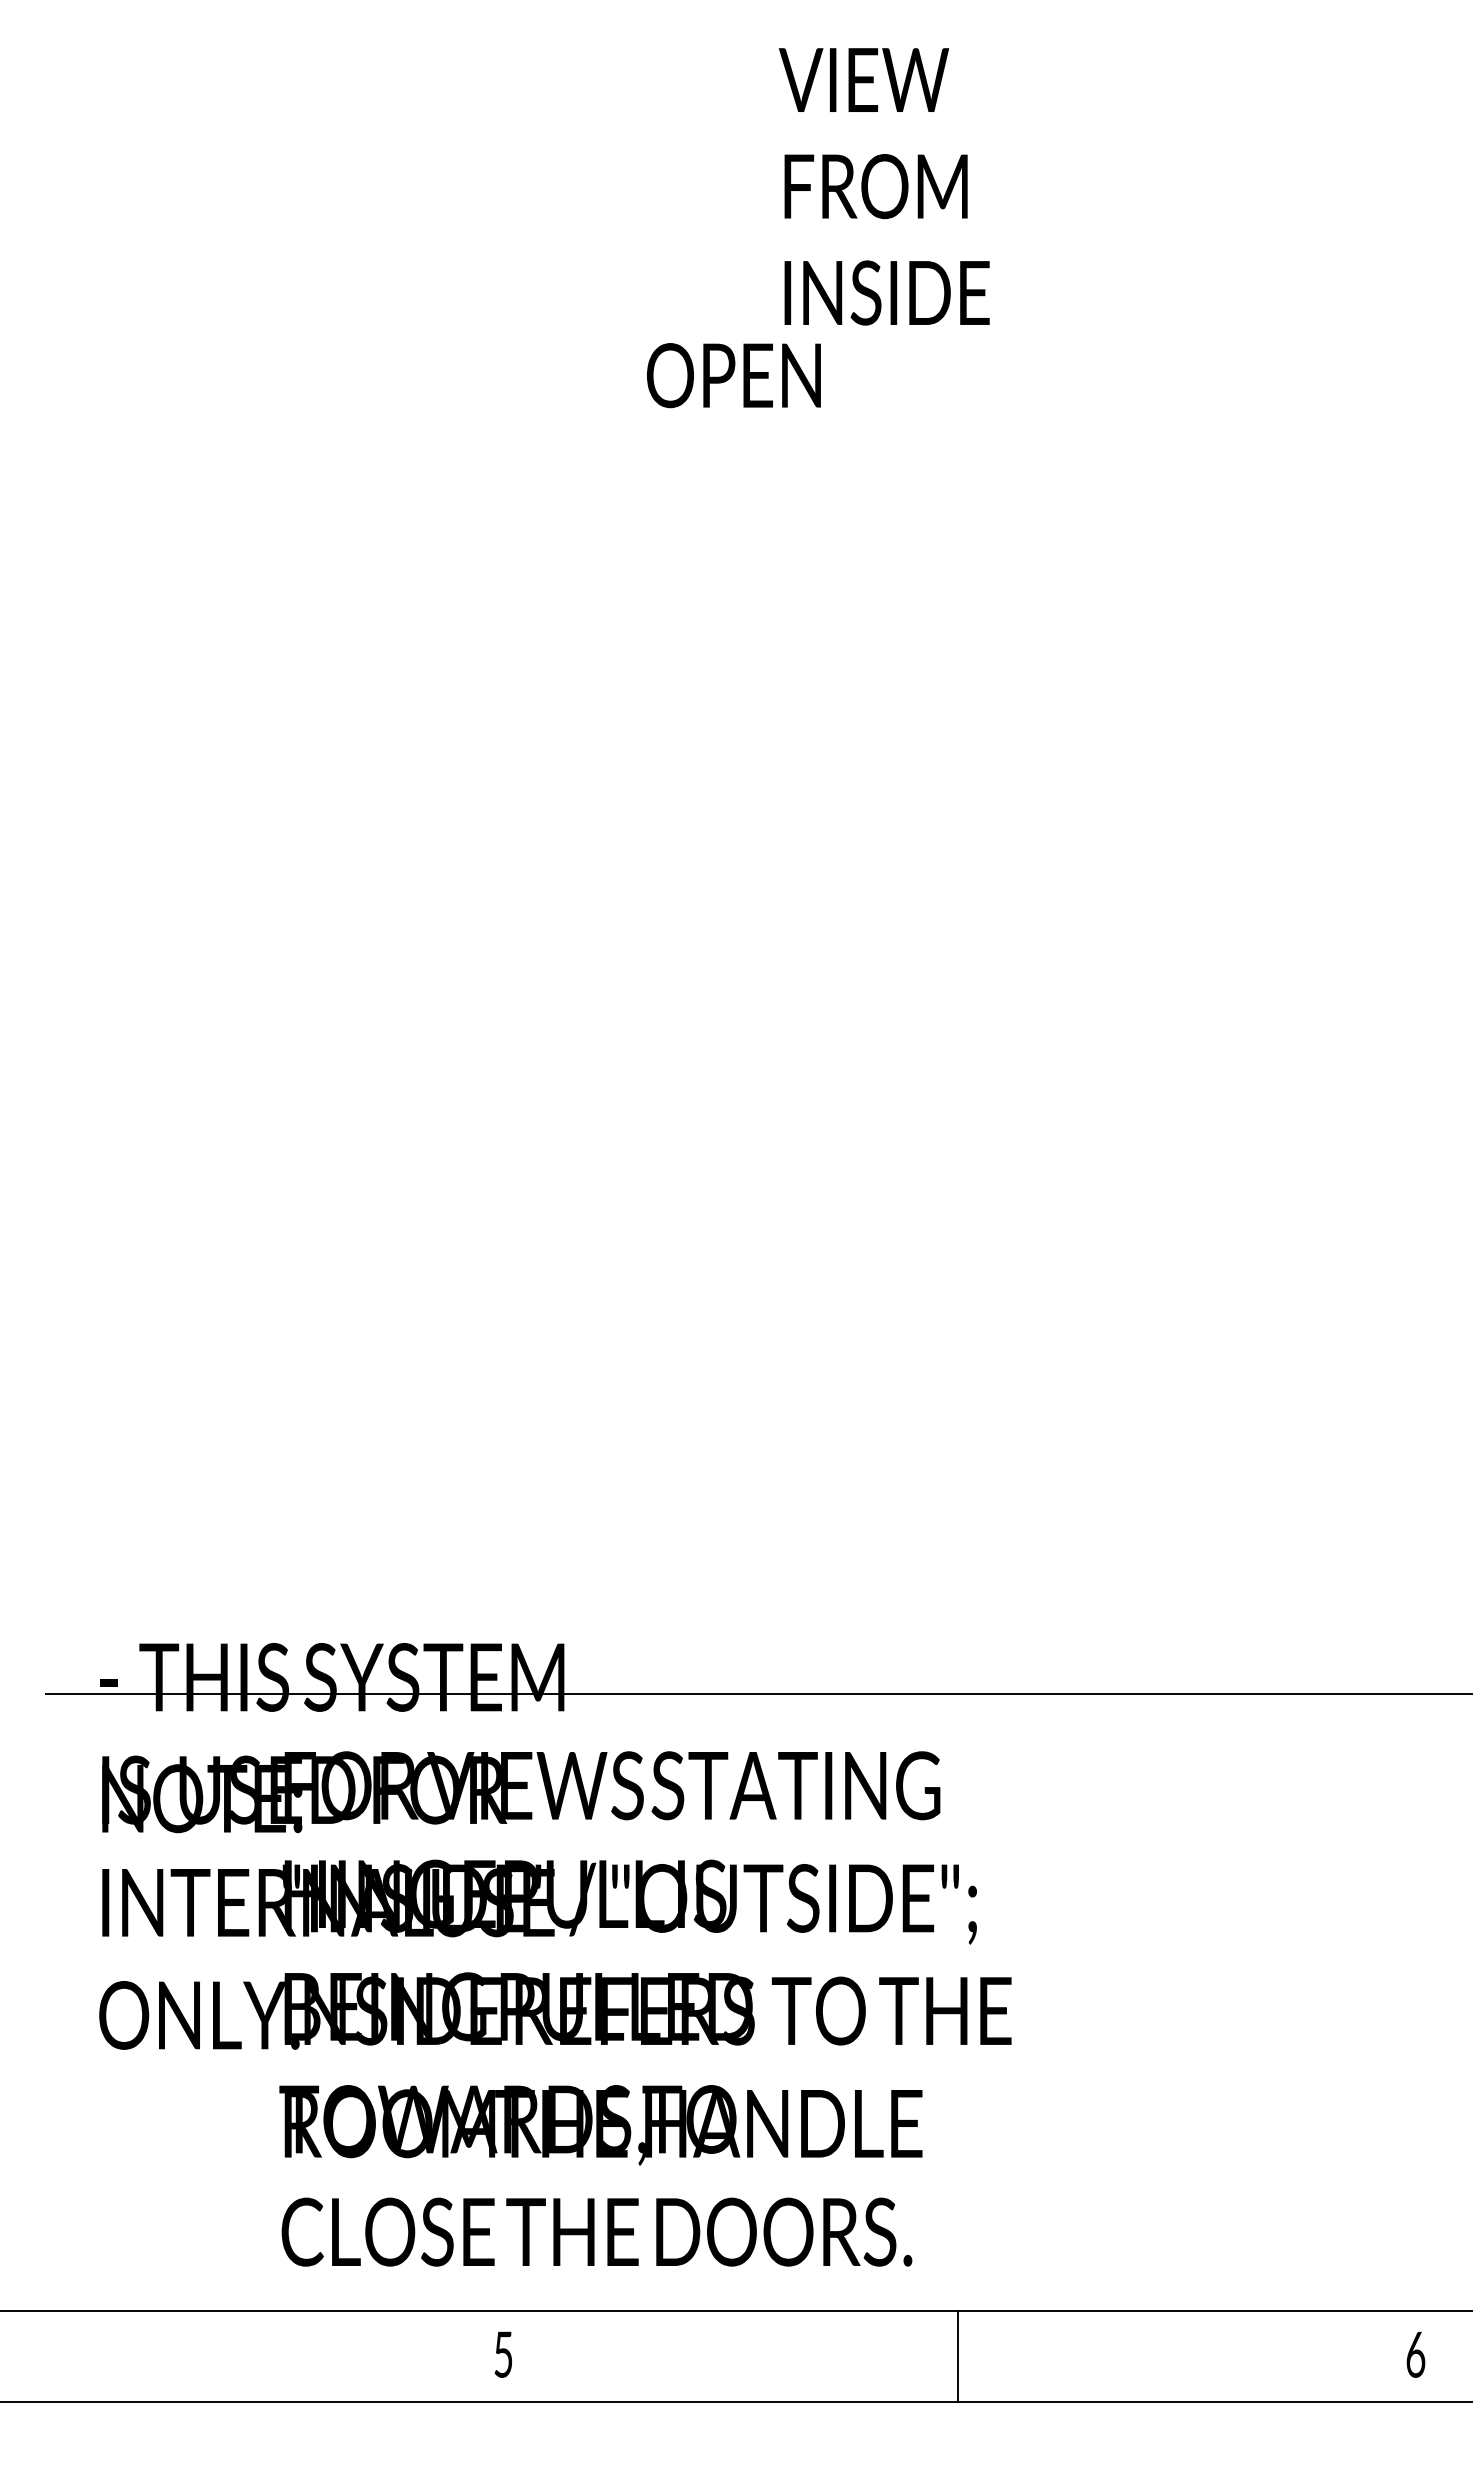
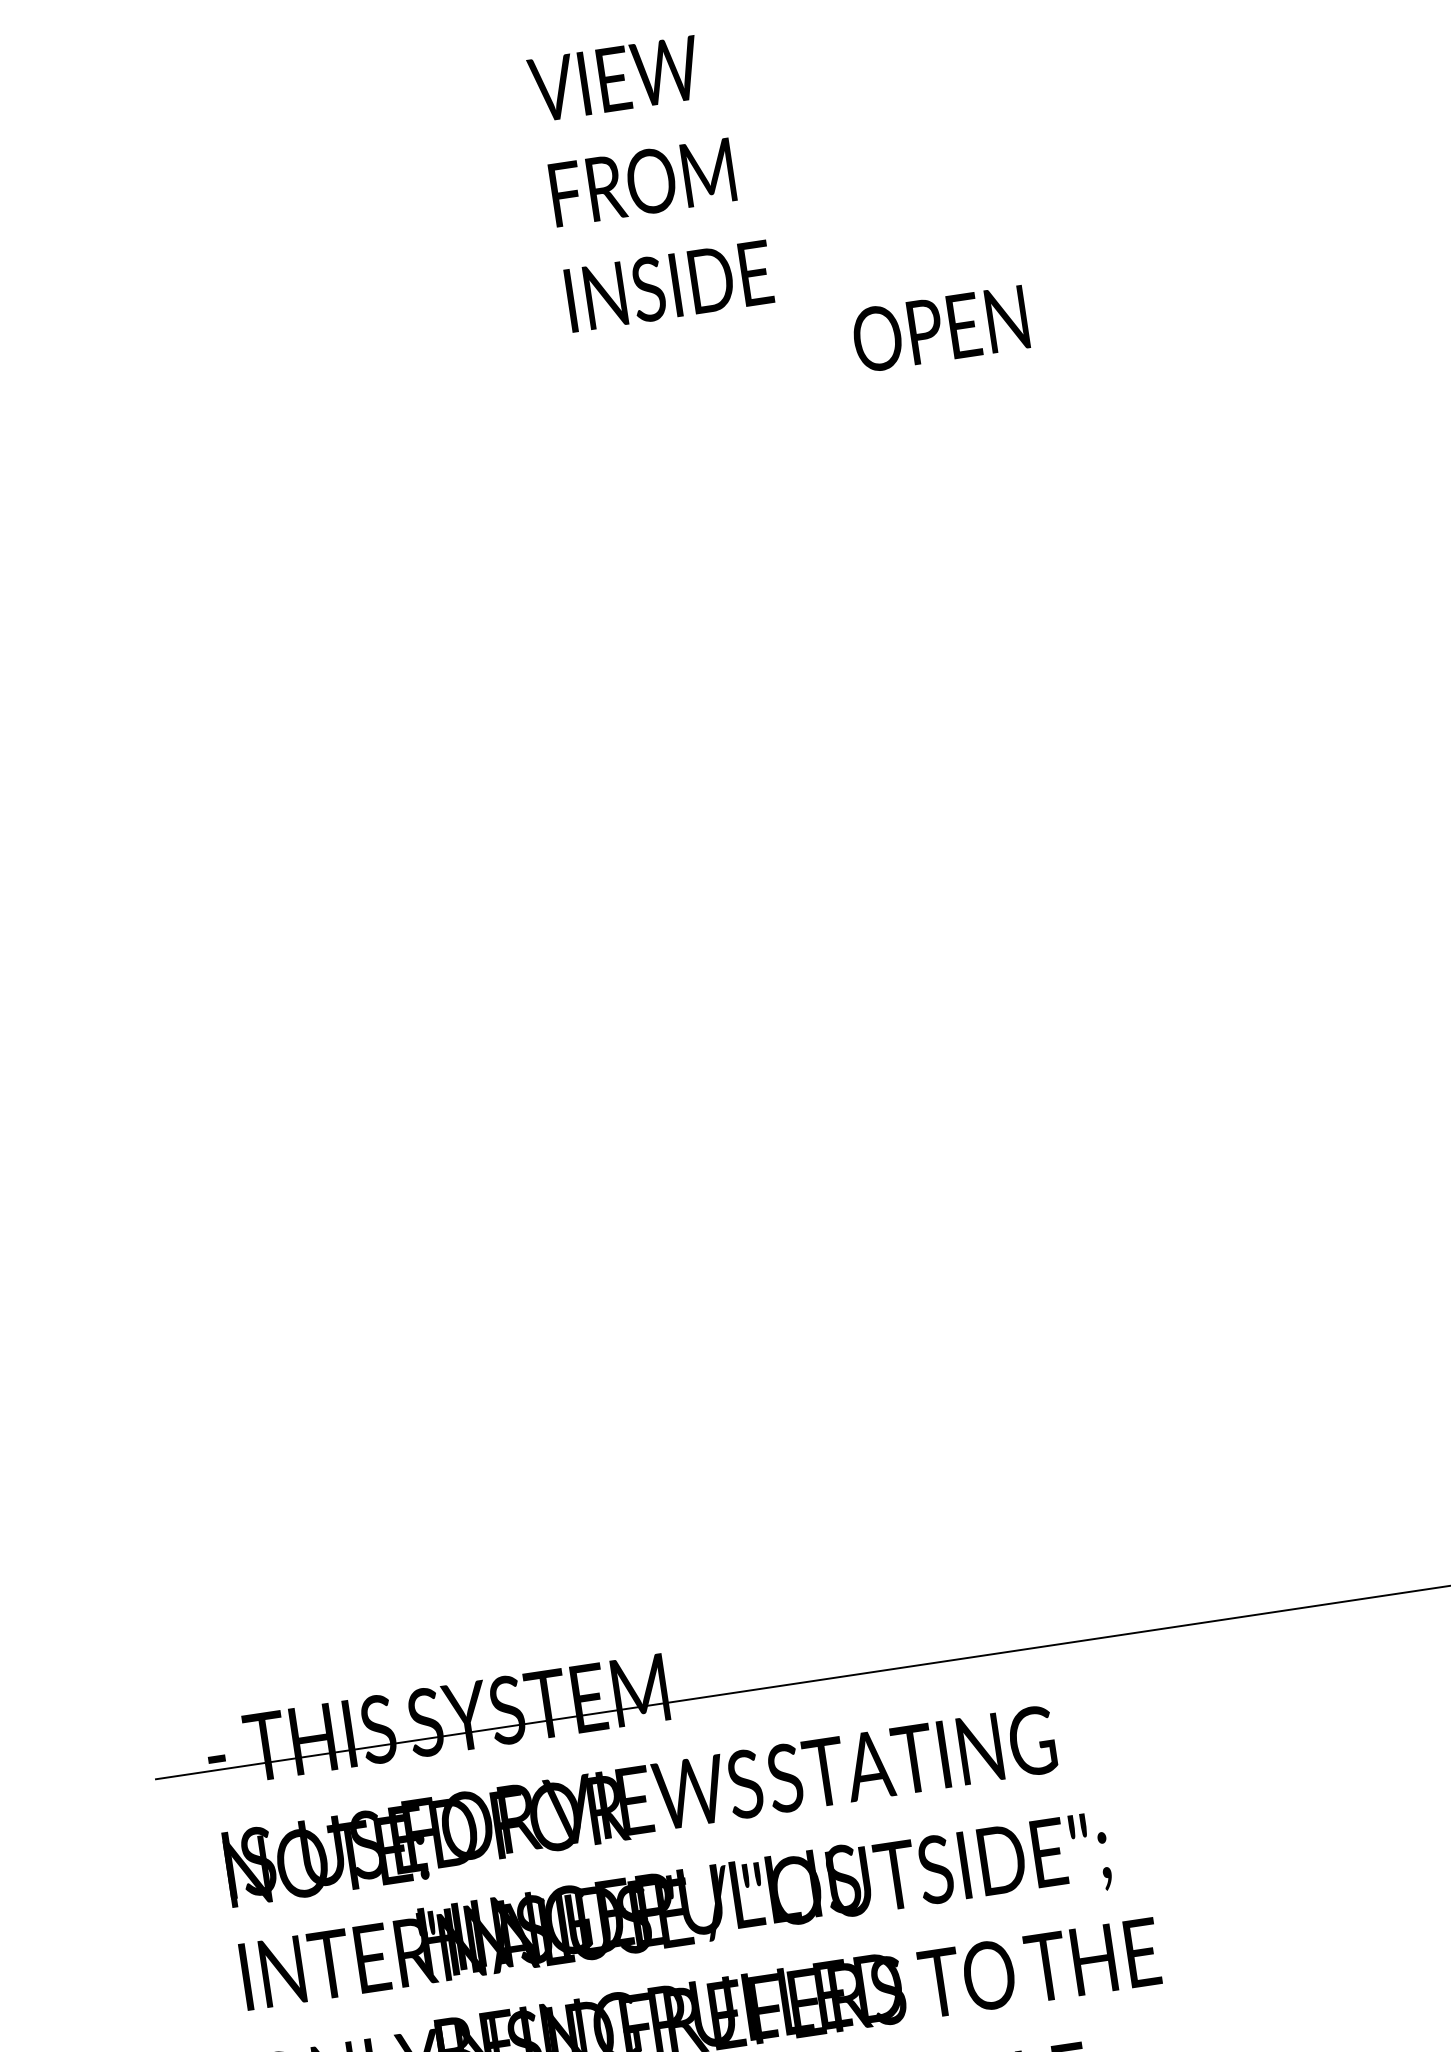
text: (883, 186) -> (649, 181), moved
text: (733, 375) -> (939, 329), moved

